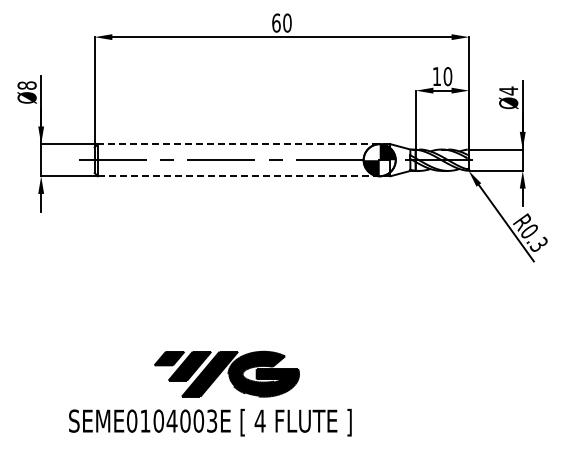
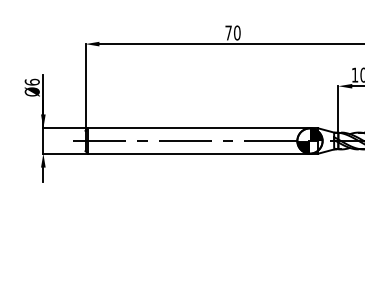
text: (276, 22) -> (228, 32), 60 -> 70
text: (26, 85) -> (31, 82), Ø8 -> Ø6
line: (243, 144) -> (202, 128), dashed -> solid
line: (244, 176) -> (203, 153), dashed -> solid

